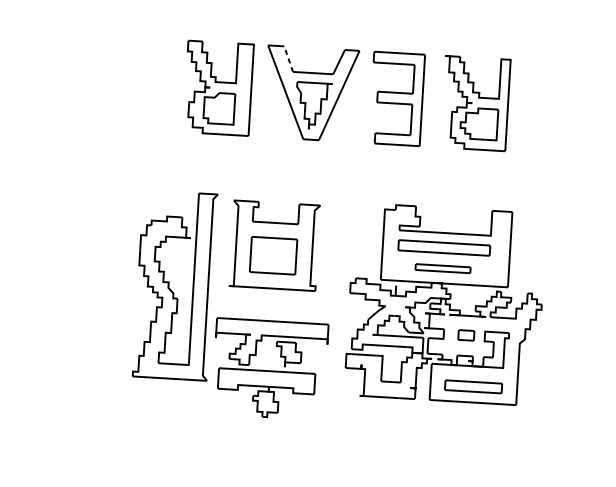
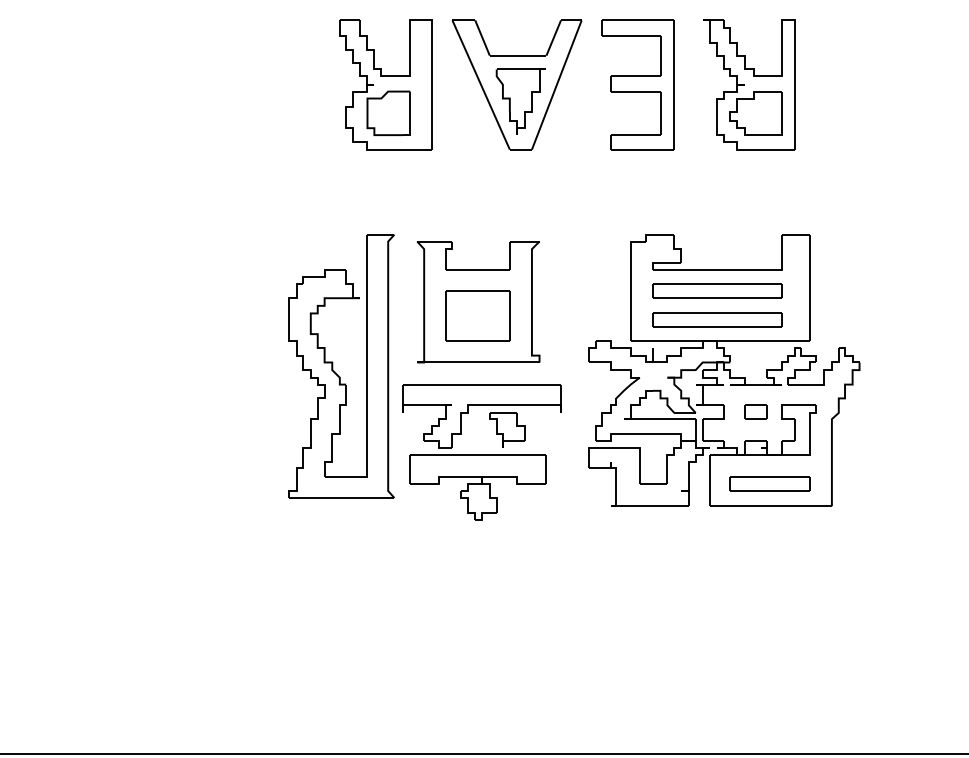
line: (288, 58) -> (482, 37), dashed -> solid
part: (443, 268) -> (717, 319), size x1.67
part: (269, 369) -> (481, 452), moved

